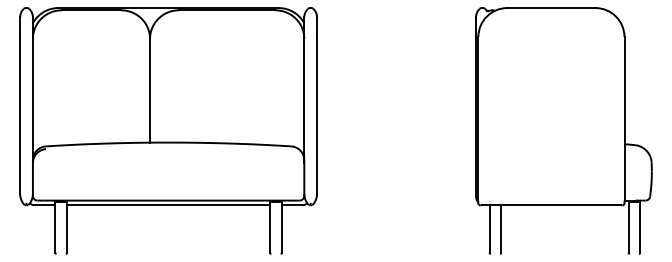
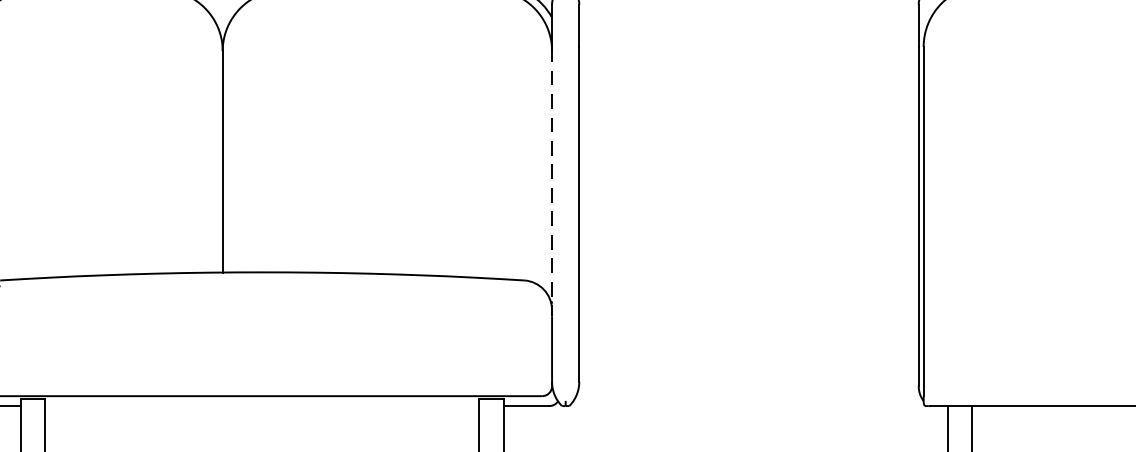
line: (304, 100) -> (552, 182), solid -> dashed
line: (168, 205) -> (262, 406), removed

